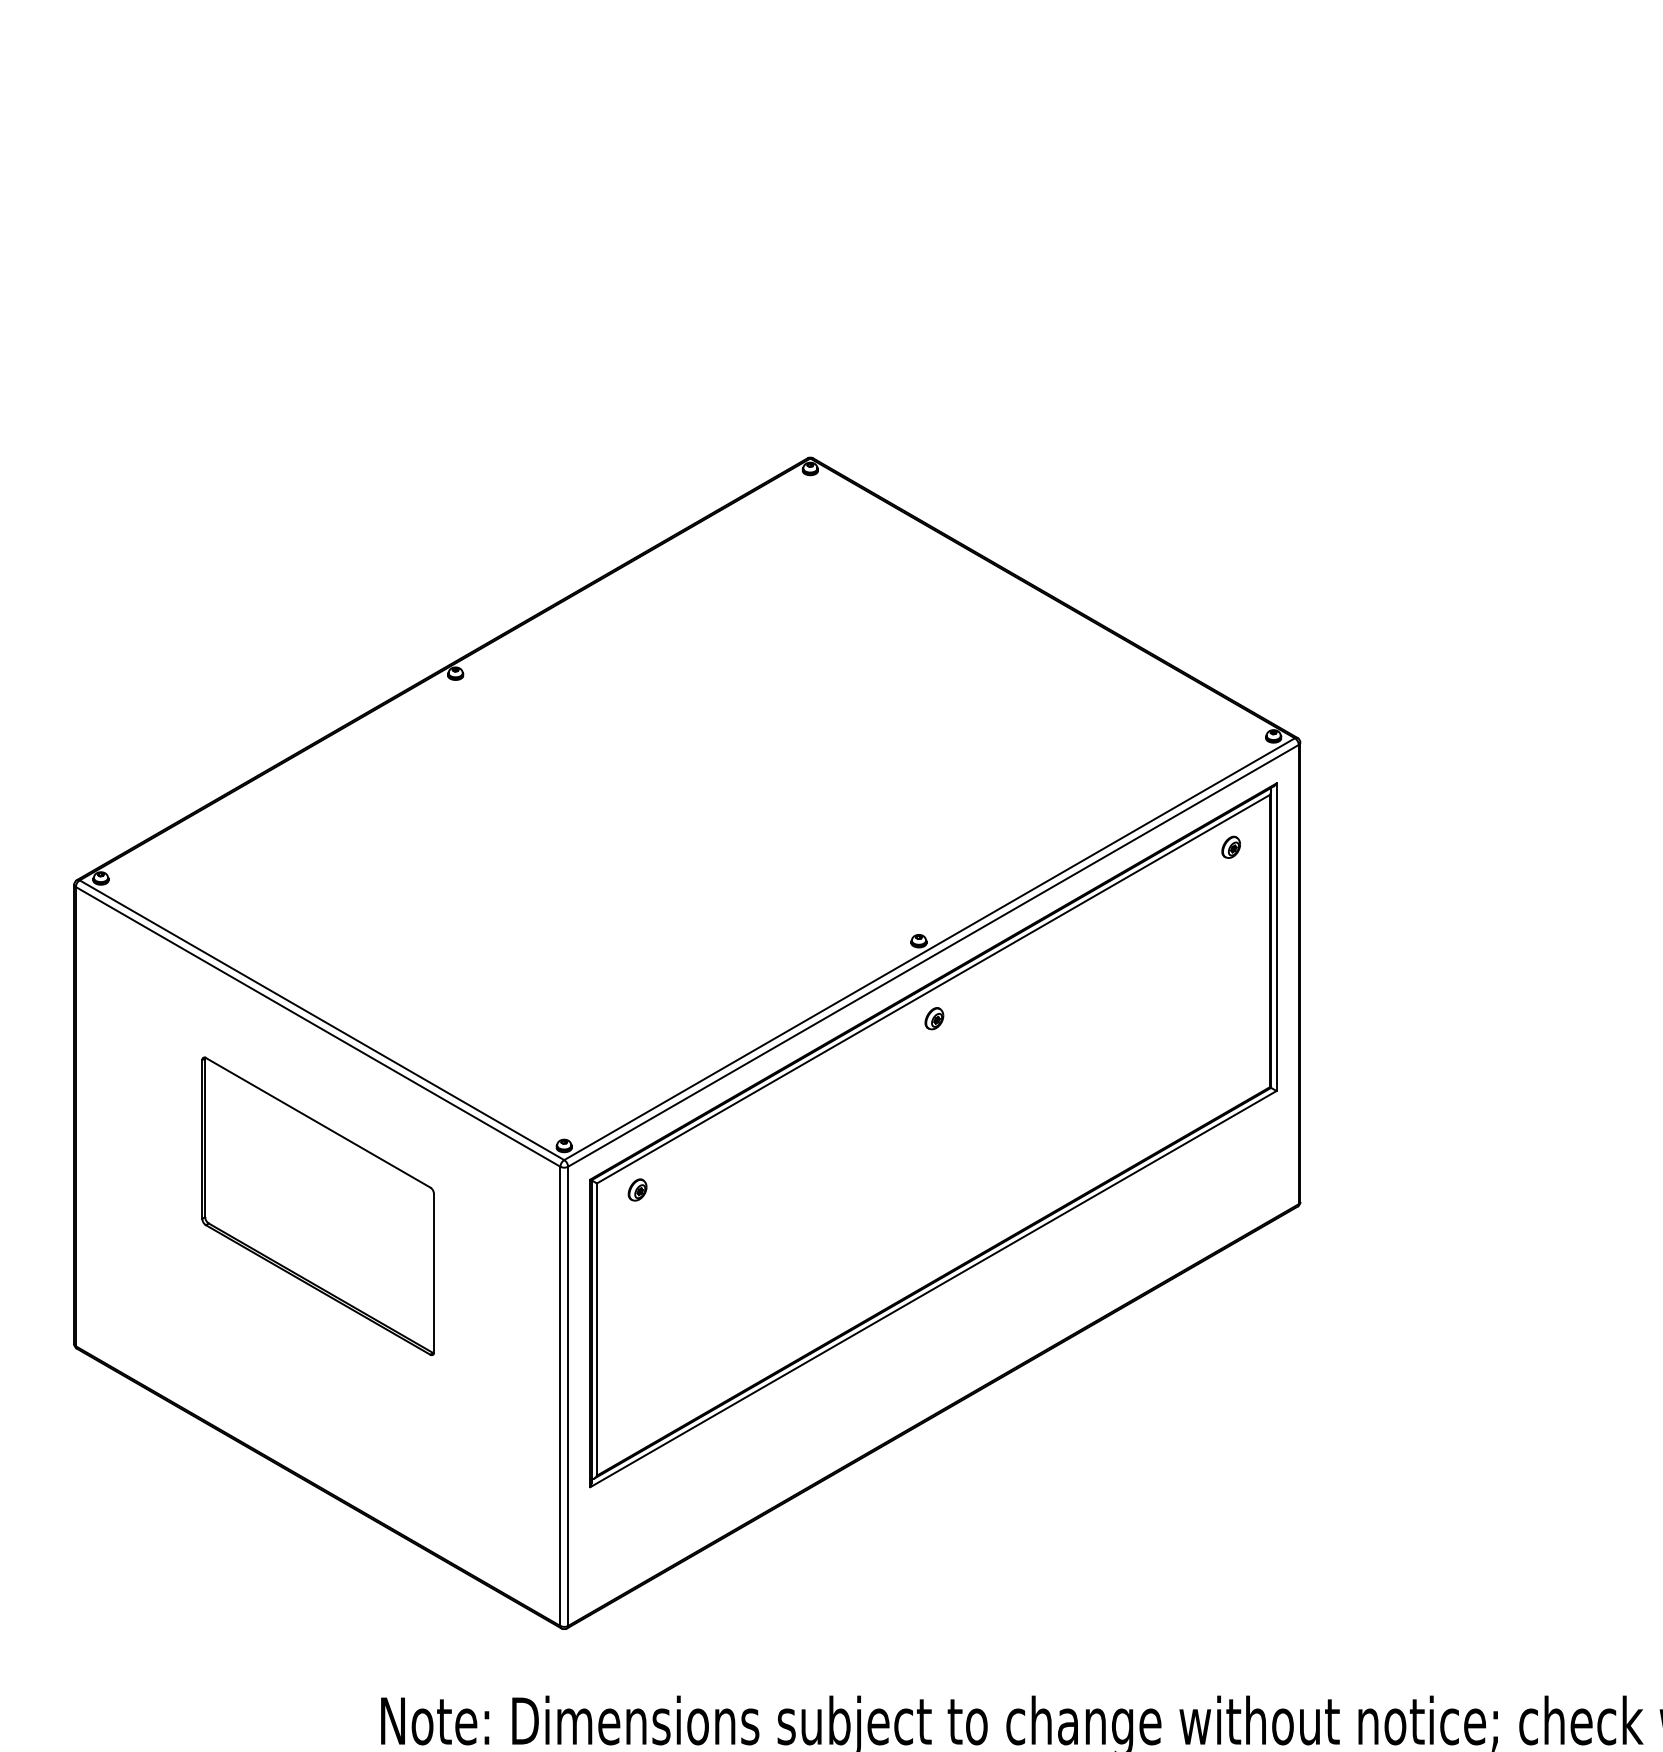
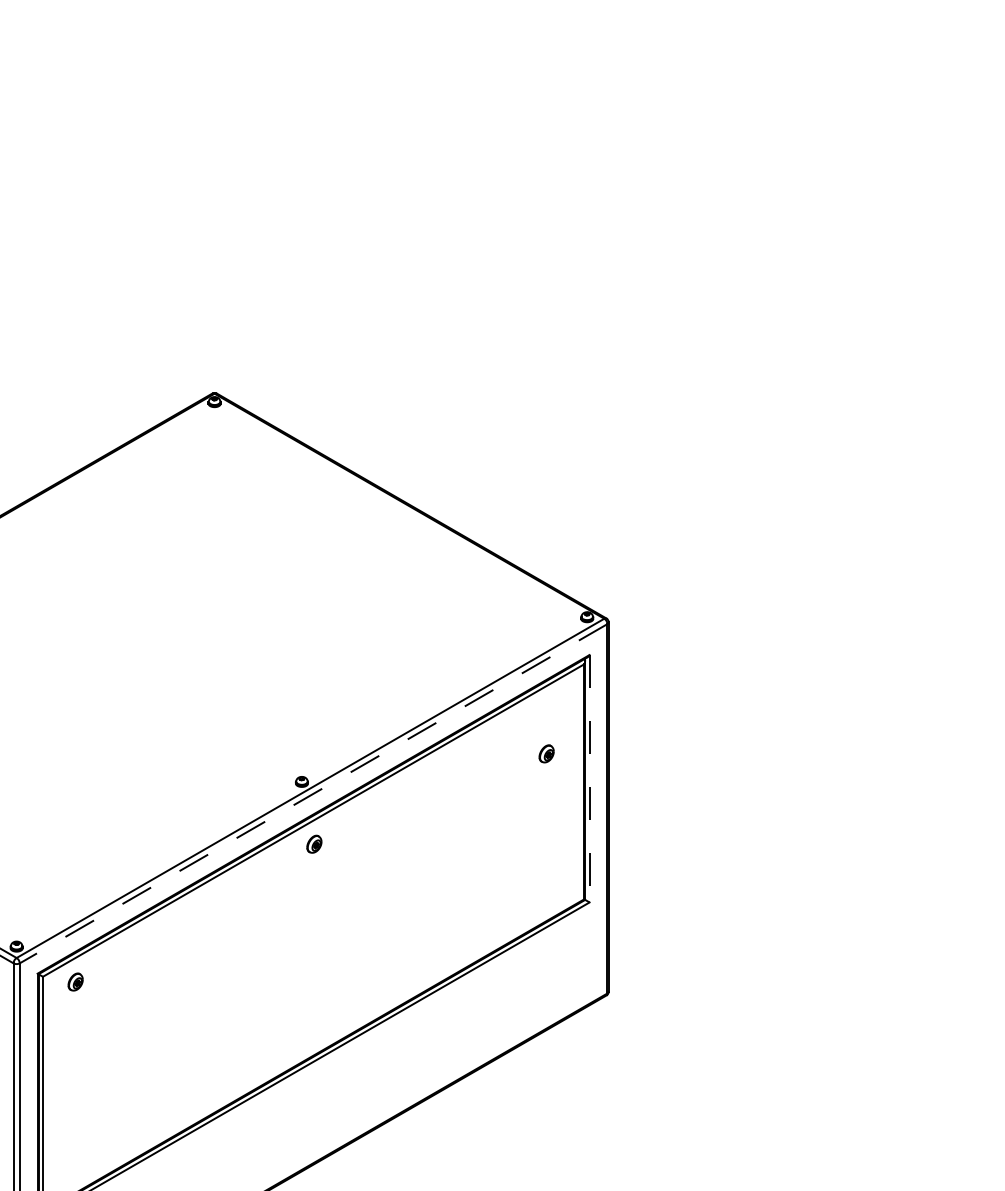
part: (1230, 846) -> (546, 753), moved
line: (1276, 937) -> (589, 778), solid -> dashed
line: (933, 955) -> (313, 793), solid -> dashed

